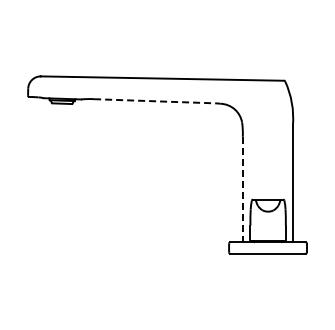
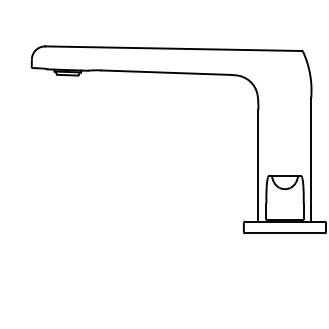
line: (155, 101) -> (166, 72), dashed -> solid
line: (242, 189) -> (258, 165), dashed -> solid

